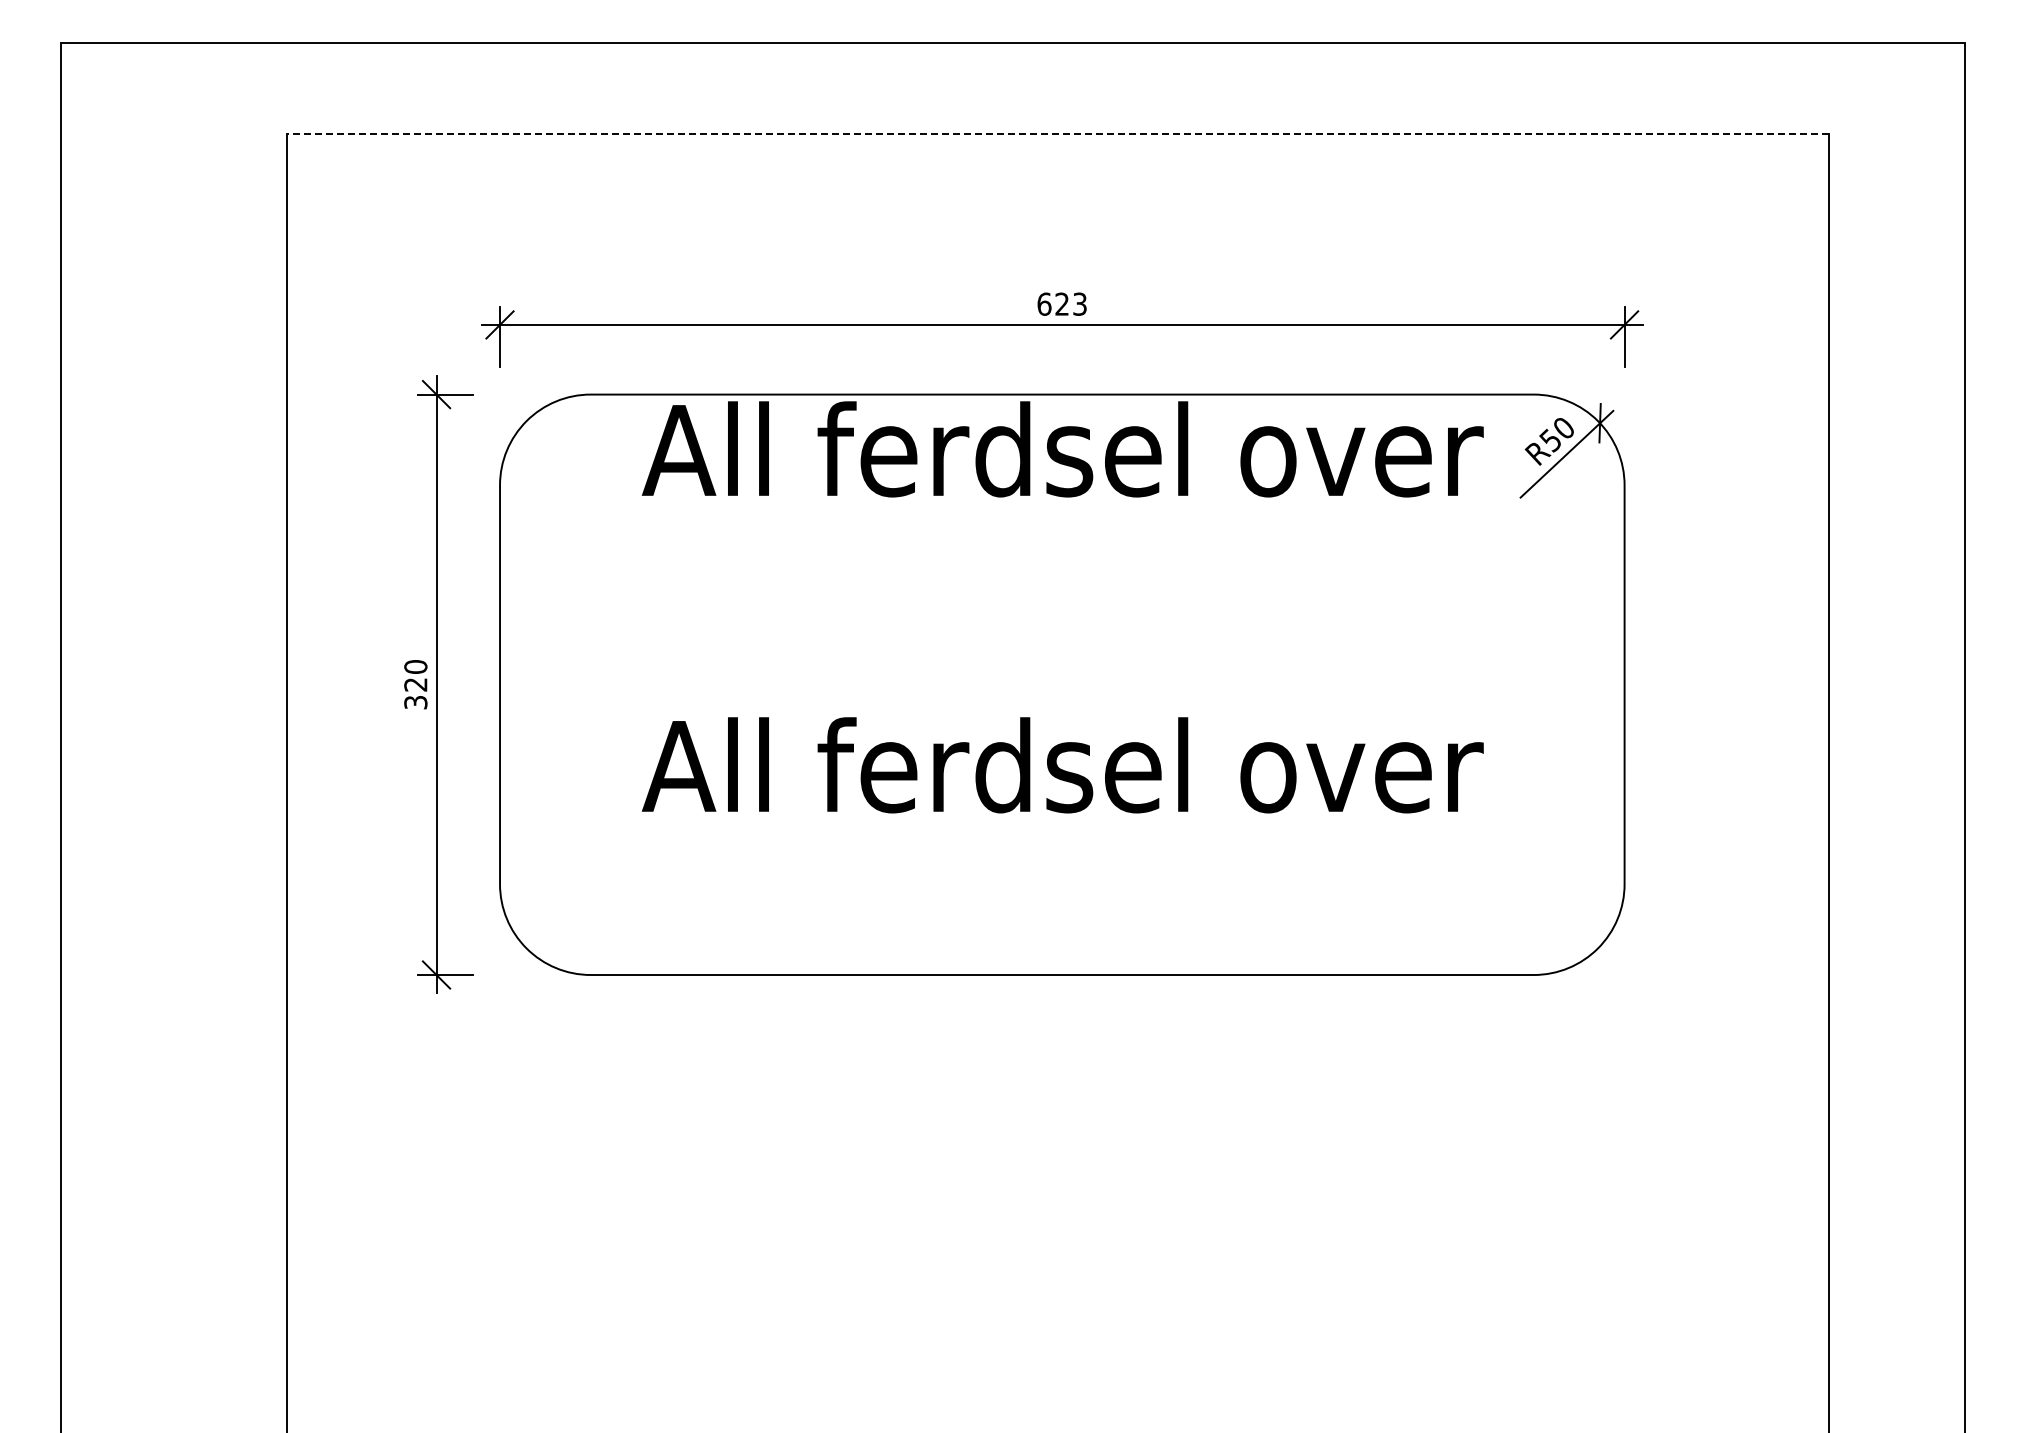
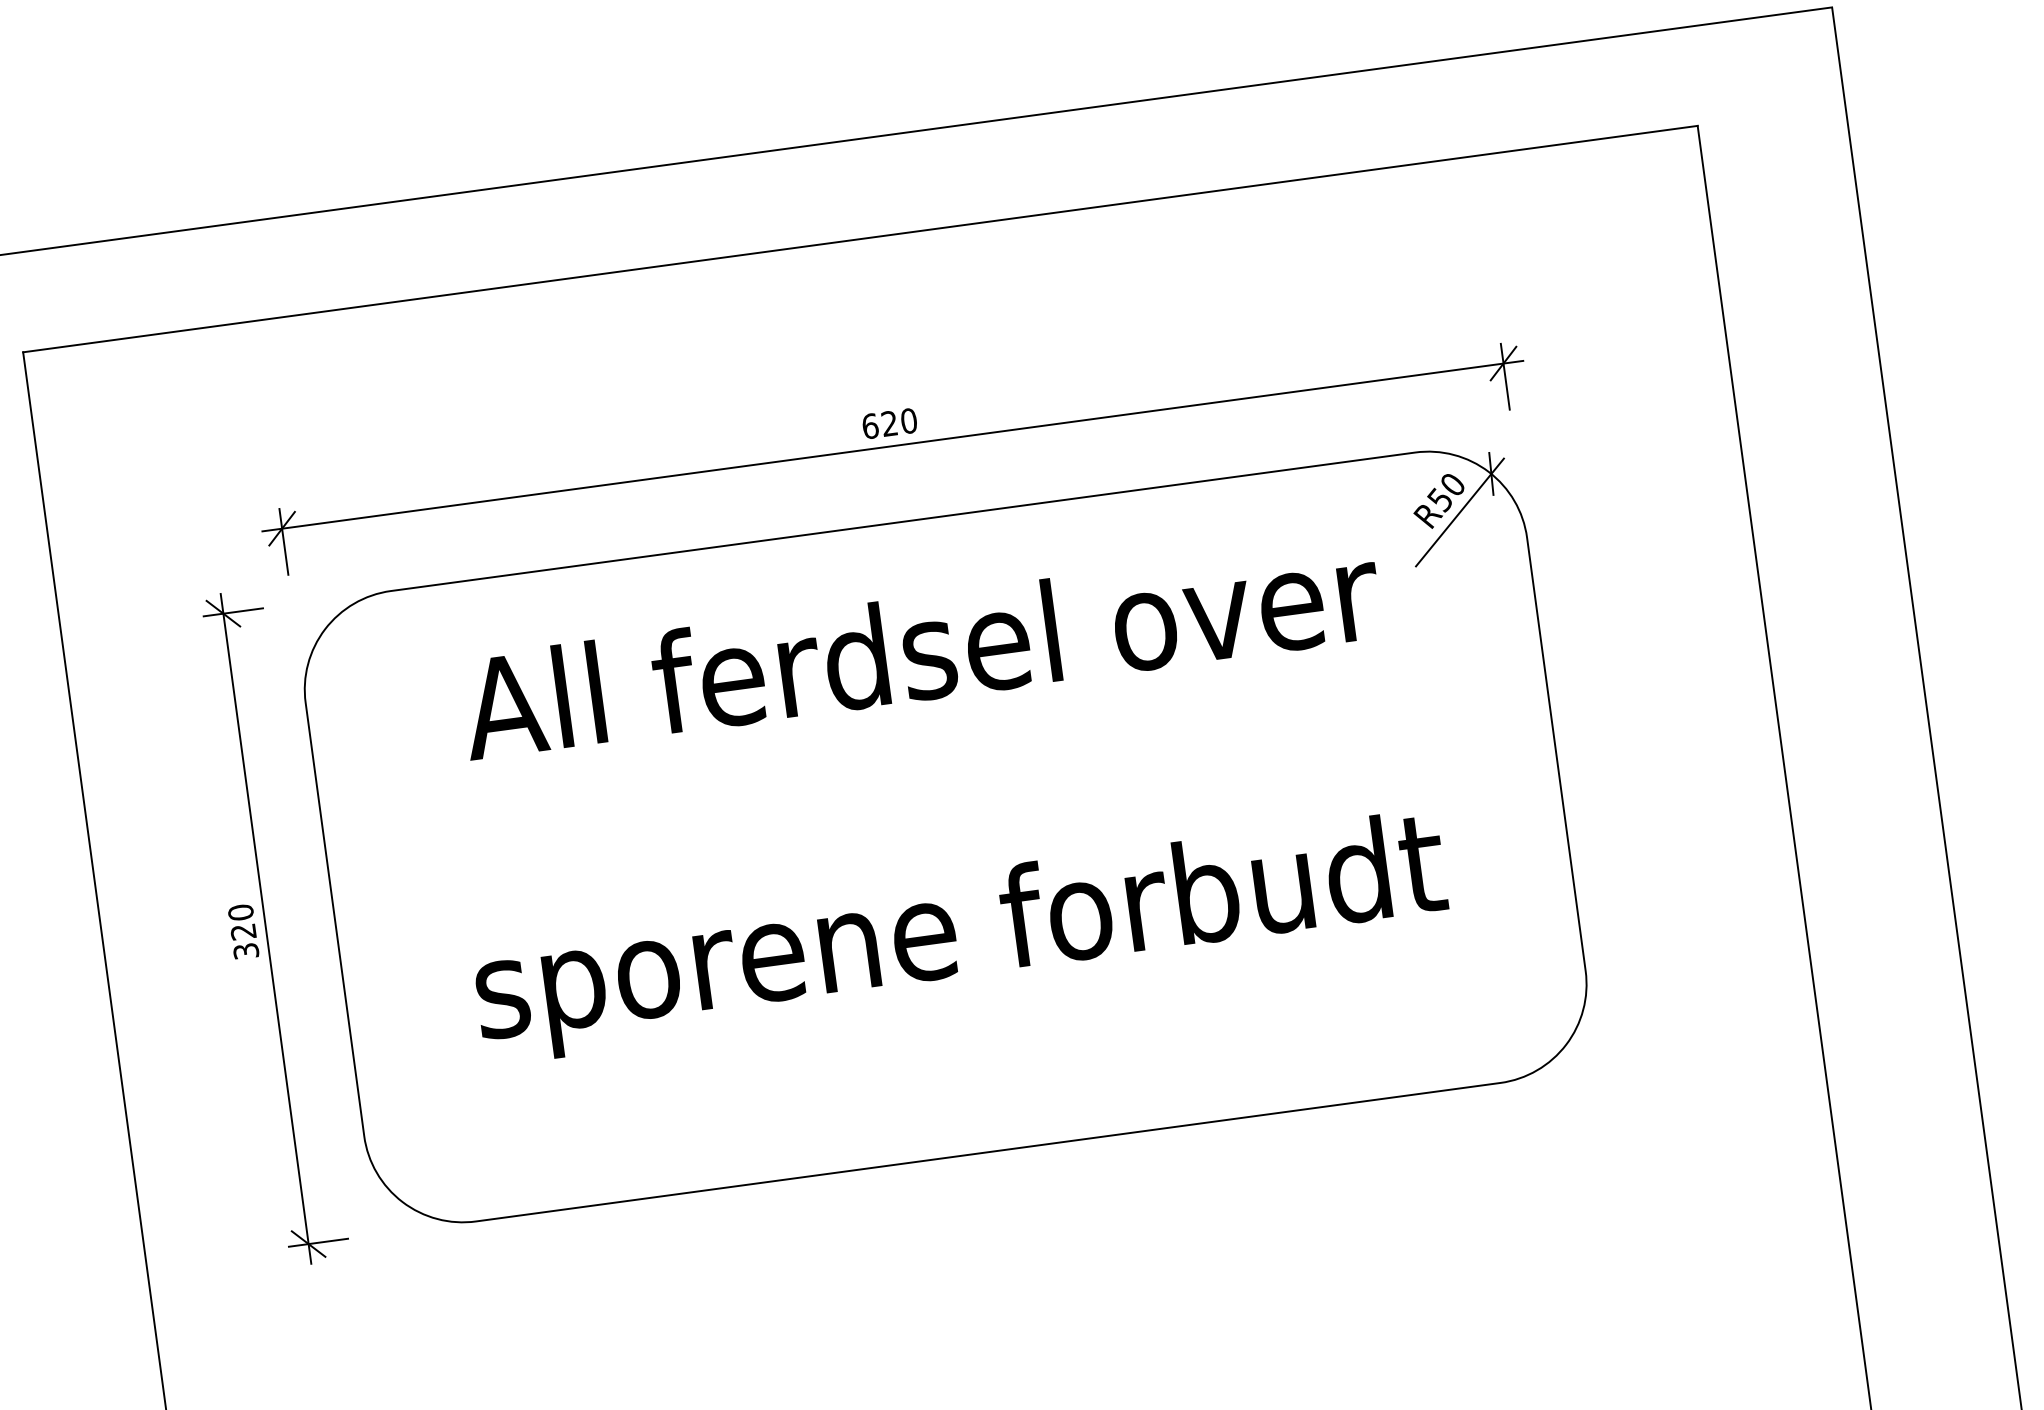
line: (1058, 133) -> (860, 238), dashed -> solid
text: (1080, 303) -> (909, 420), 623 -> 620
text: (1062, 449) -> (920, 648), moved
text: (1064, 777) -> (961, 937), All ferdsel over -> sporene forbudt

